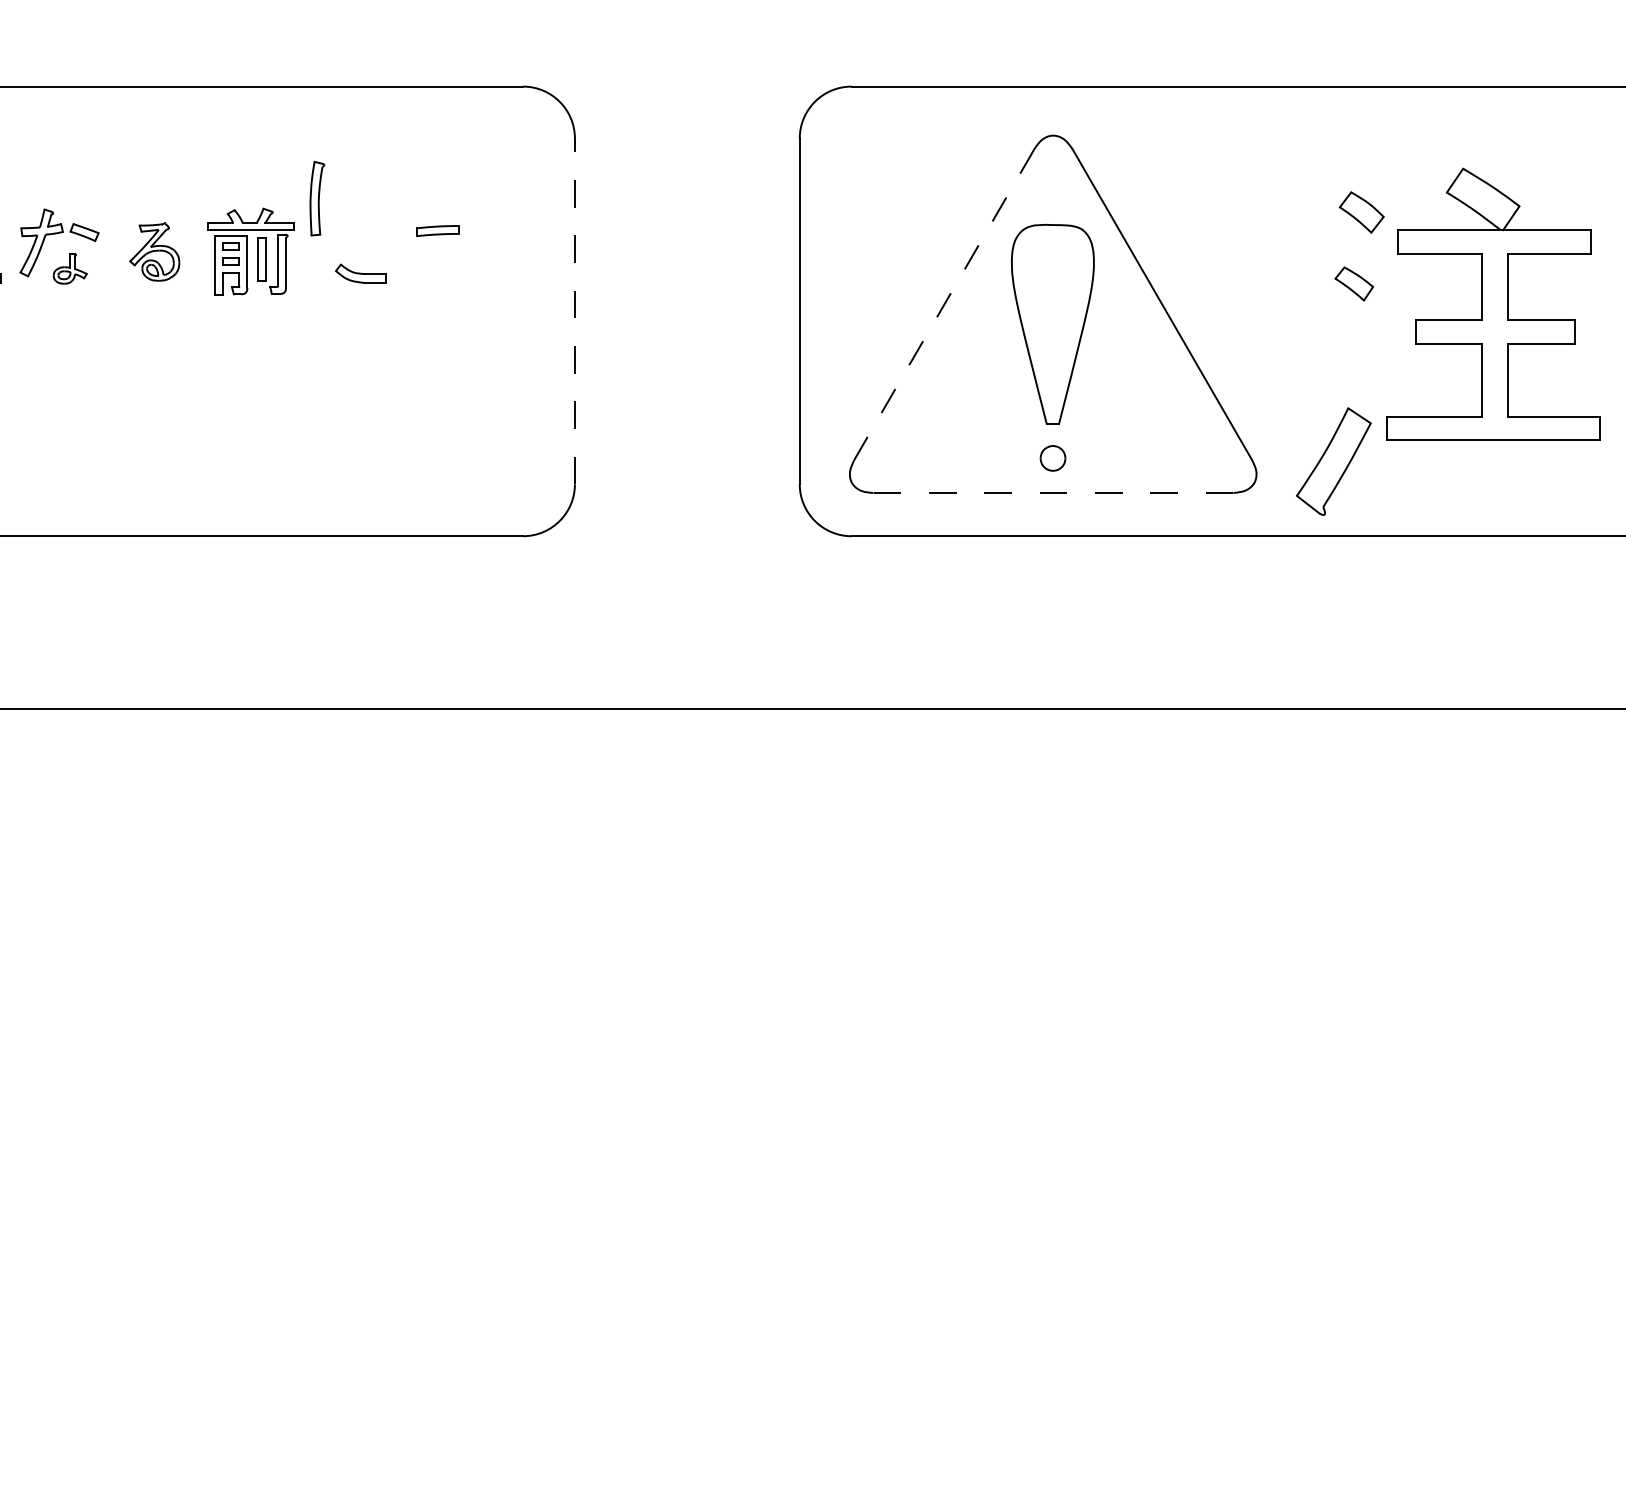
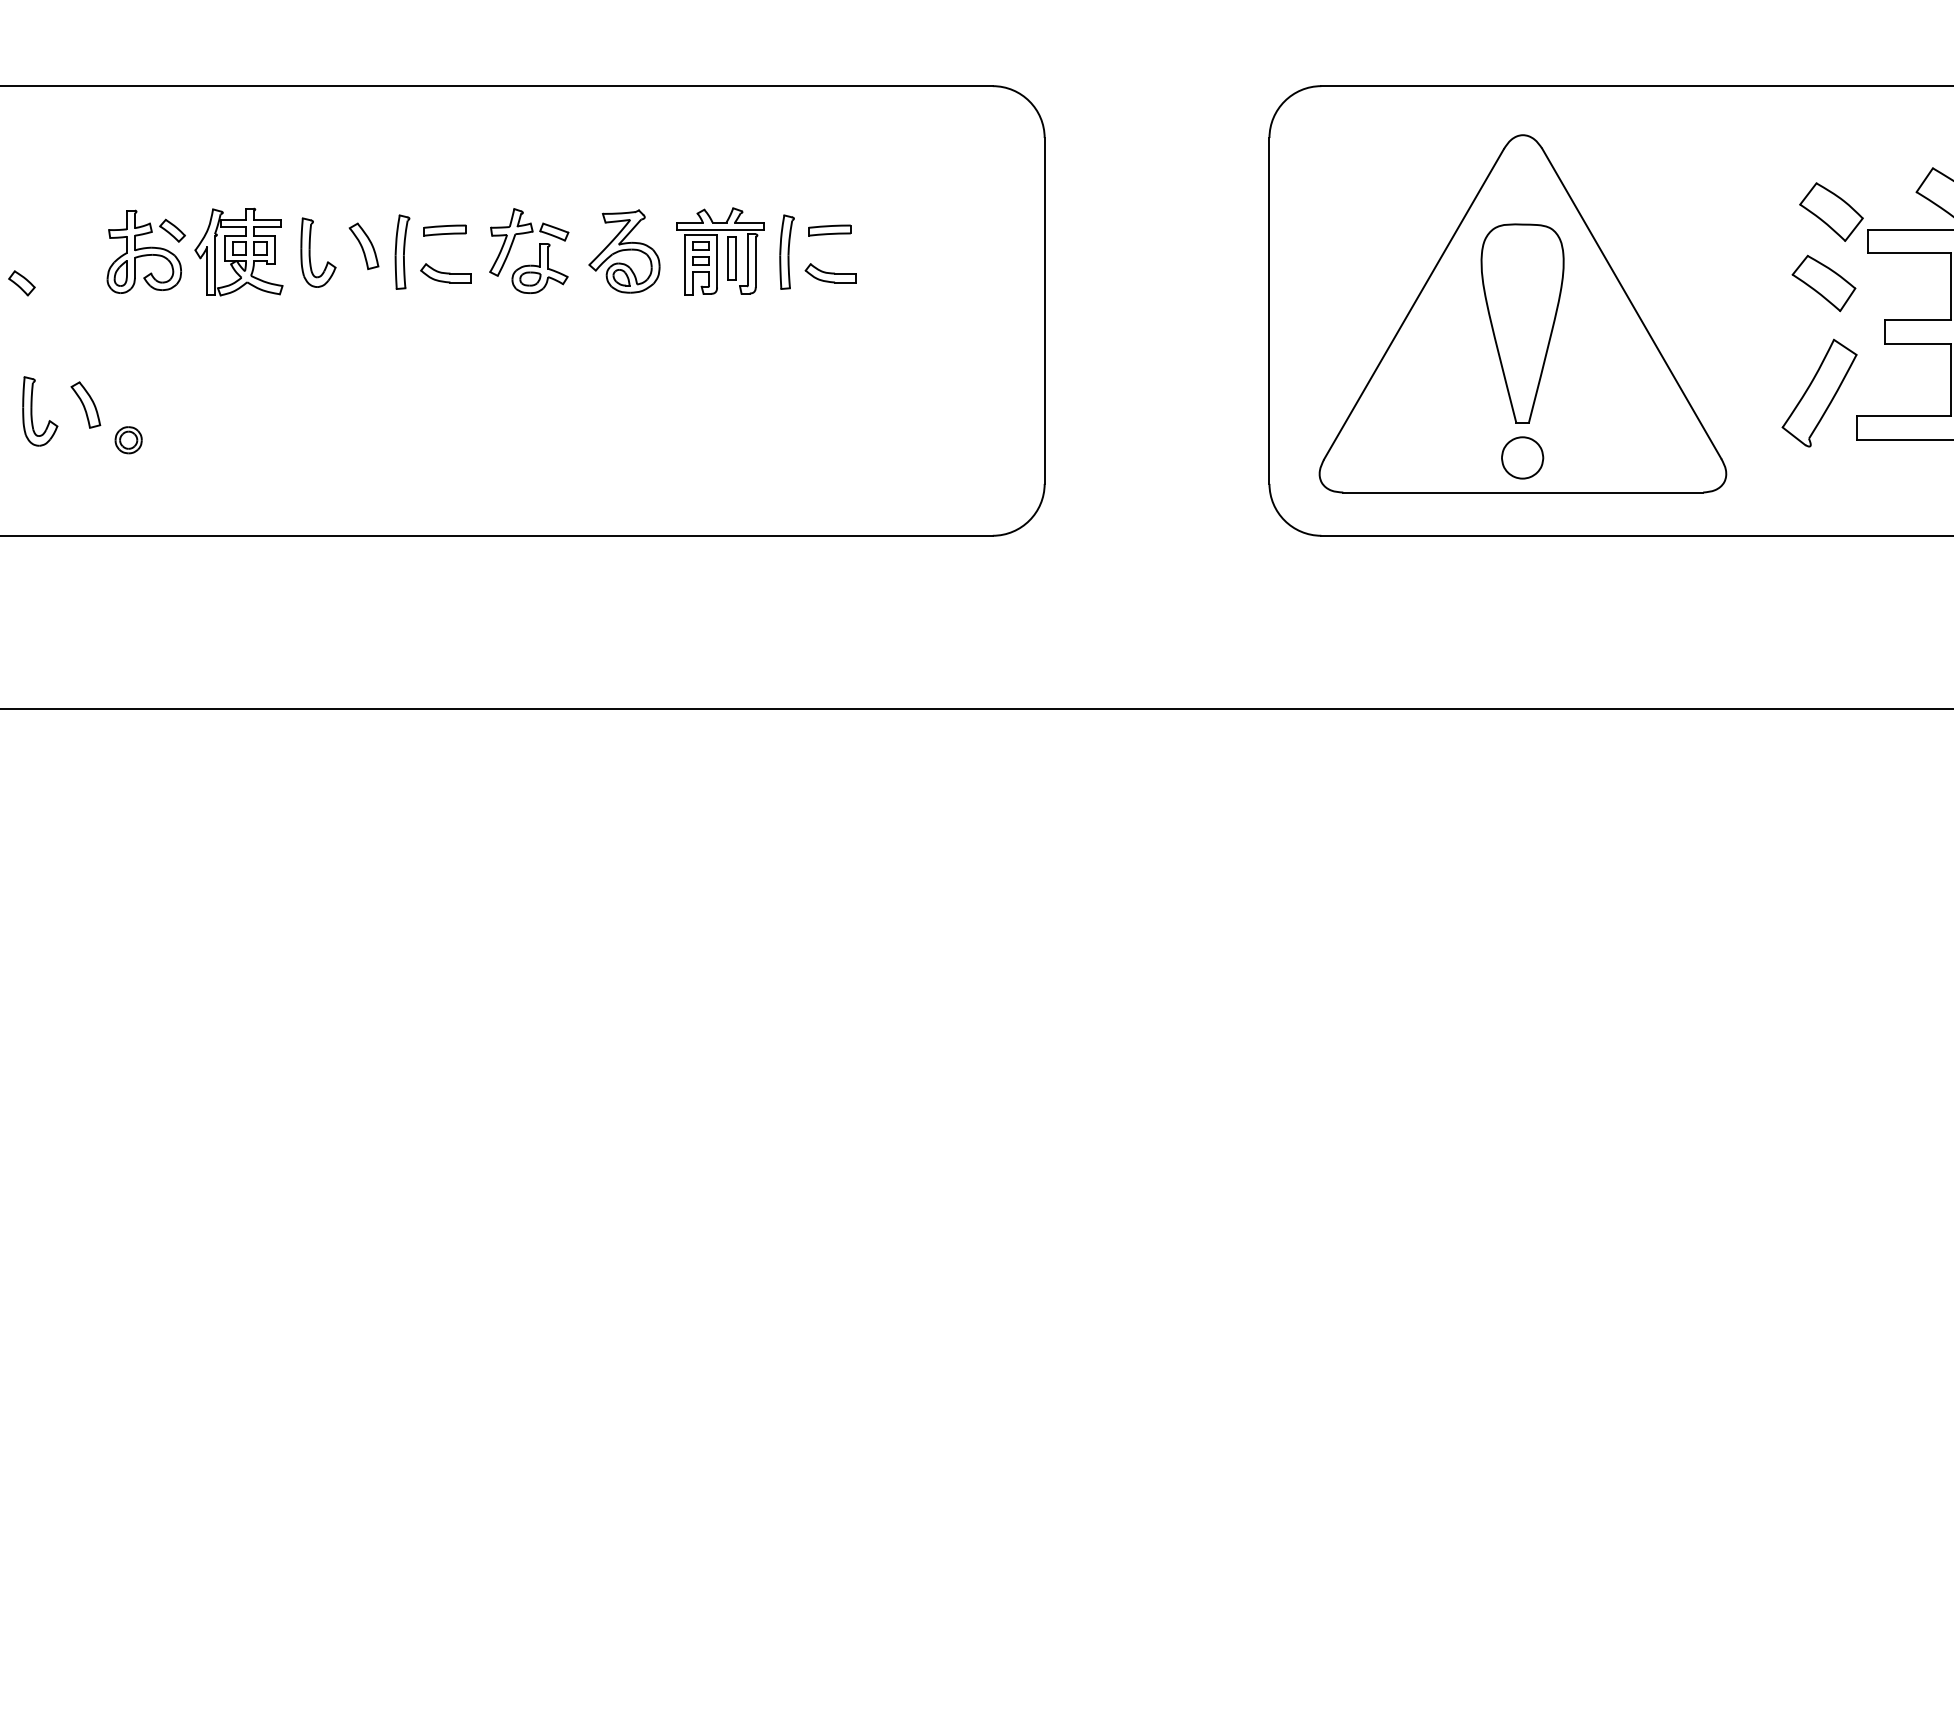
part: (316, 197) -> (786, 251), moved
part: (1361, 211) -> (1831, 211), size x1.43
part: (437, 230) -> (829, 230), moved
part: (154, 251) -> (624, 251), size x1.43
part: (69, 268) -> (539, 268), size x1.67
part: (1353, 283) -> (1823, 283), size x1.67
line: (943, 304) -> (1413, 304), dashed -> solid
line: (574, 310) -> (1044, 310), dashed -> solid
part: (1052, 457) -> (1522, 457), size x1.67
part: (1333, 460) -> (1819, 392), moved
line: (1053, 492) -> (1523, 492), dashed -> solid

